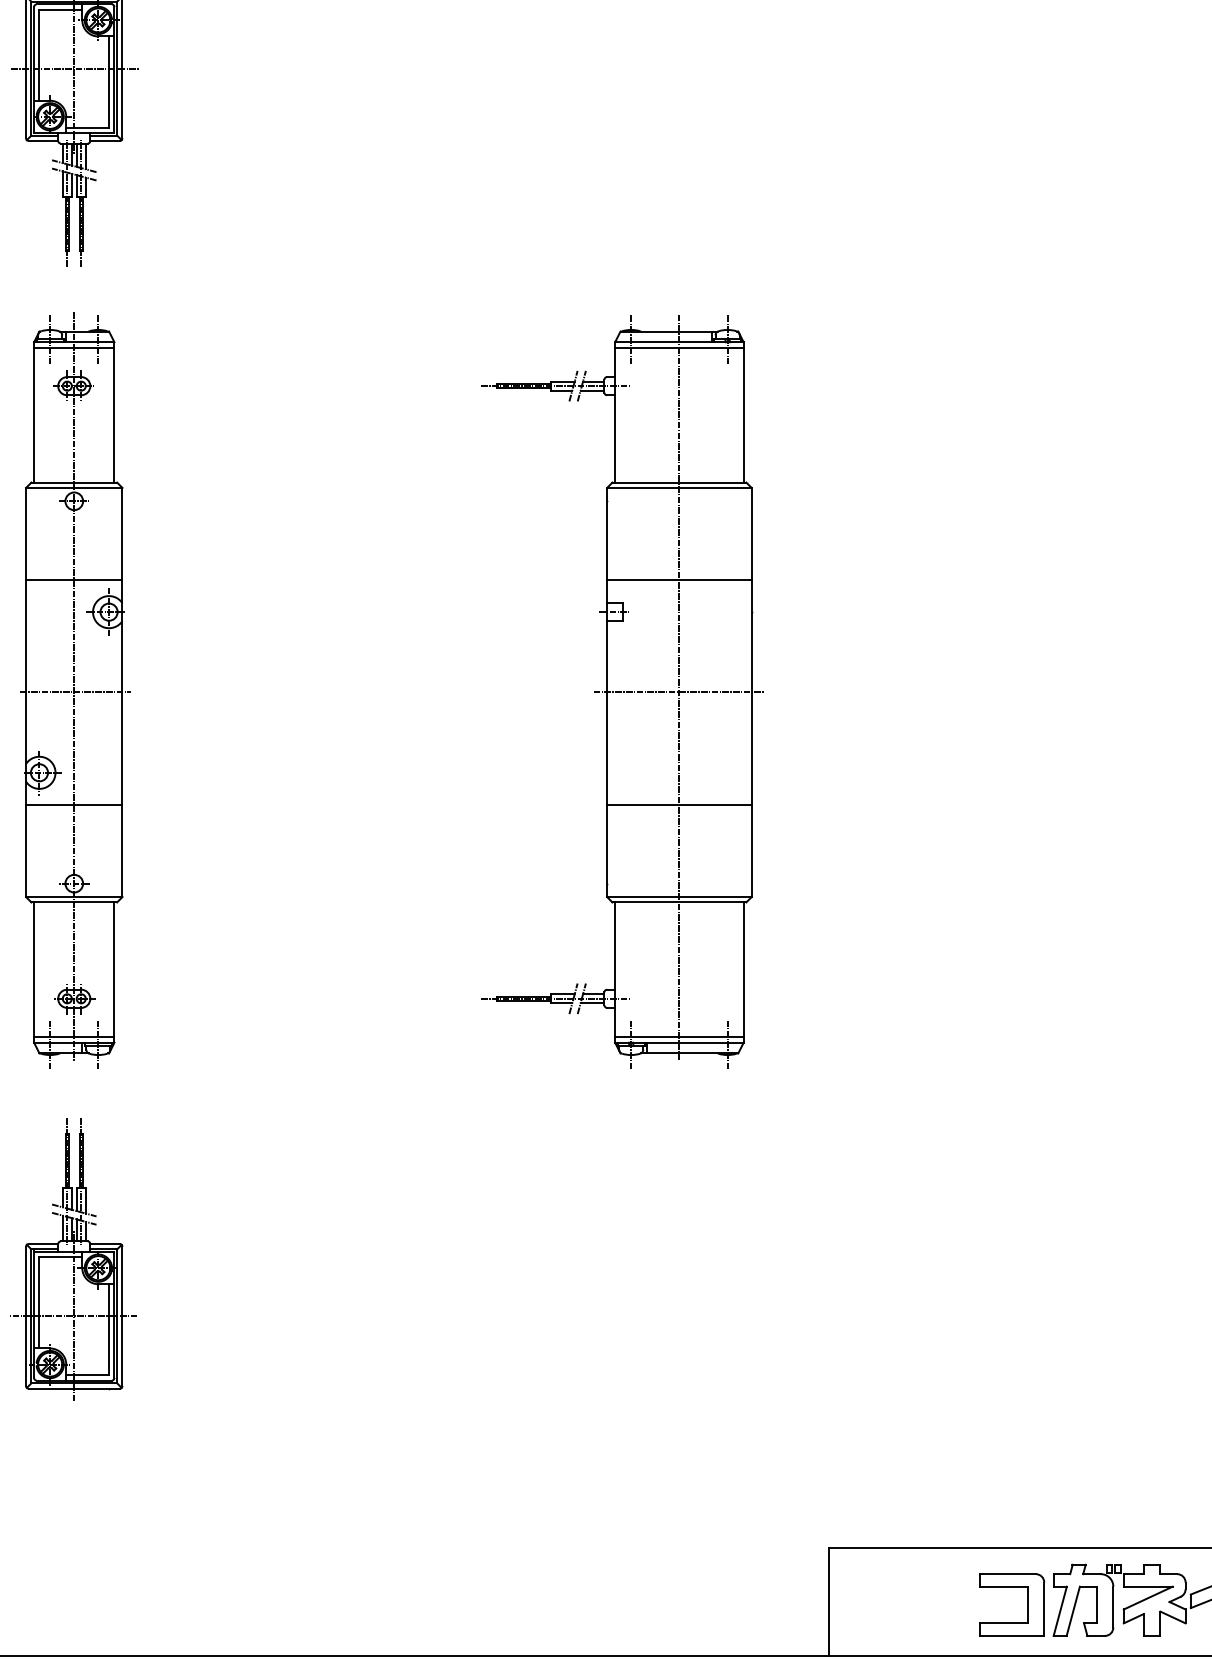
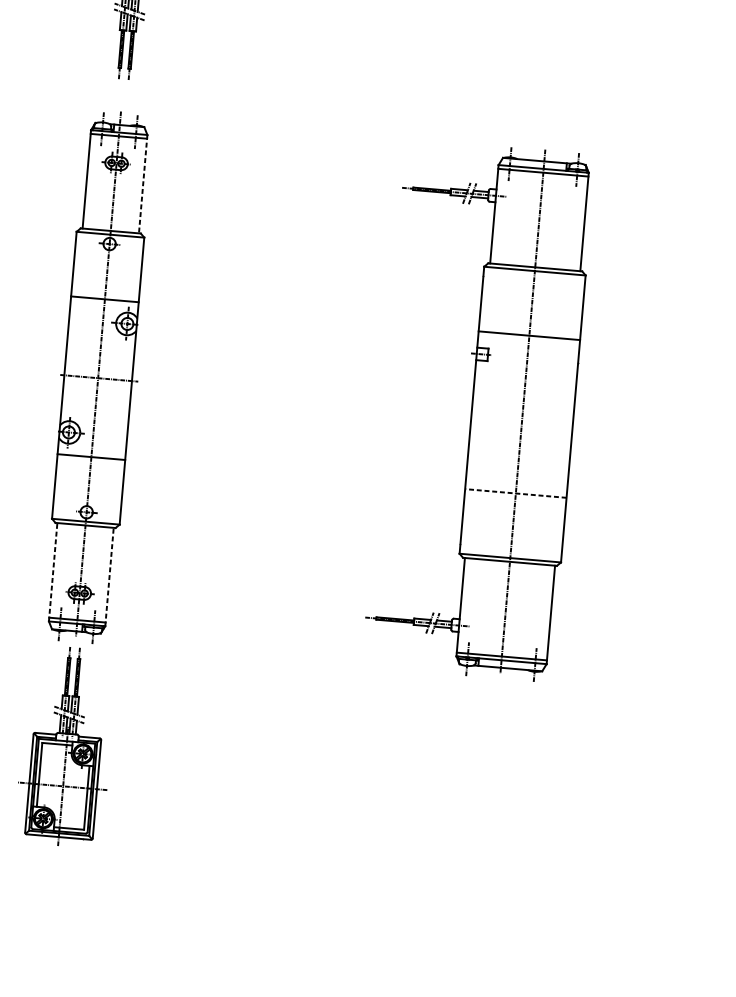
line: (114, 412) -> (143, 184), solid -> dashed
line: (678, 692) -> (521, 414), removed
line: (678, 804) -> (515, 493), solid -> dashed
line: (34, 972) -> (53, 572), solid -> dashed
line: (114, 972) -> (109, 577), solid -> dashed
part: (73, 1259) -> (66, 746), moved

